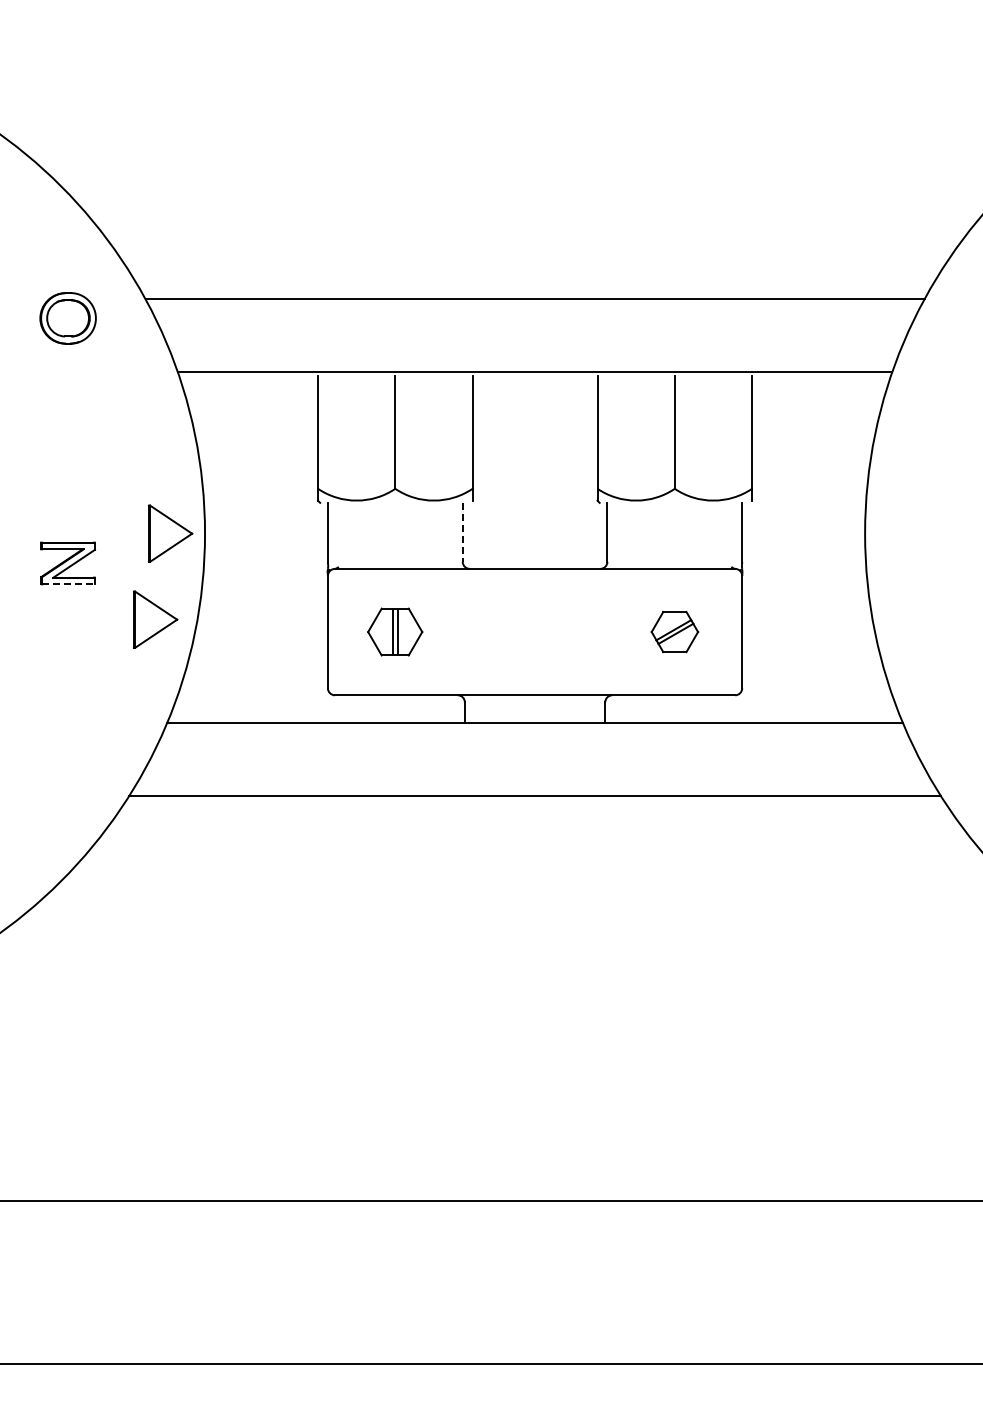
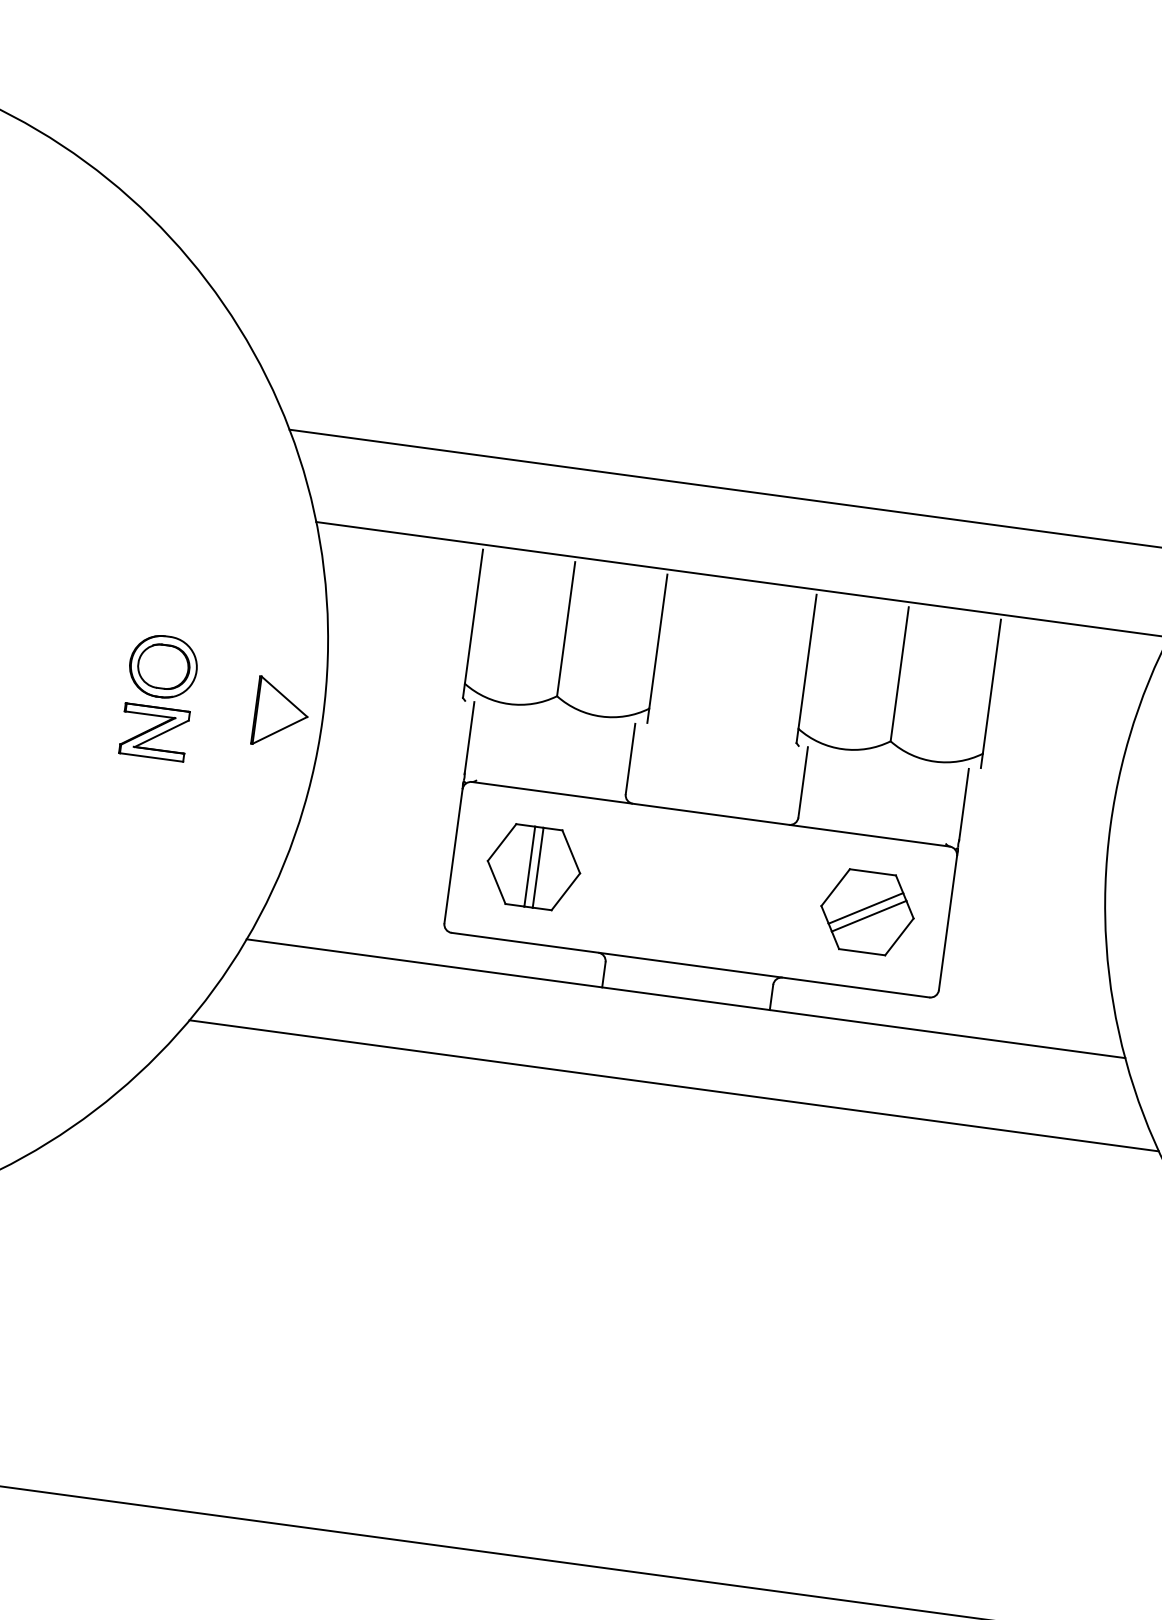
part: (67, 318) -> (162, 666), moved
line: (462, 532) -> (630, 759), dashed -> solid
line: (69, 584) -> (152, 757), dashed -> solid
part: (155, 619) -> (249, 813), removed
part: (394, 631) -> (533, 866), size x1.43
part: (674, 631) -> (867, 911), size x1.67

